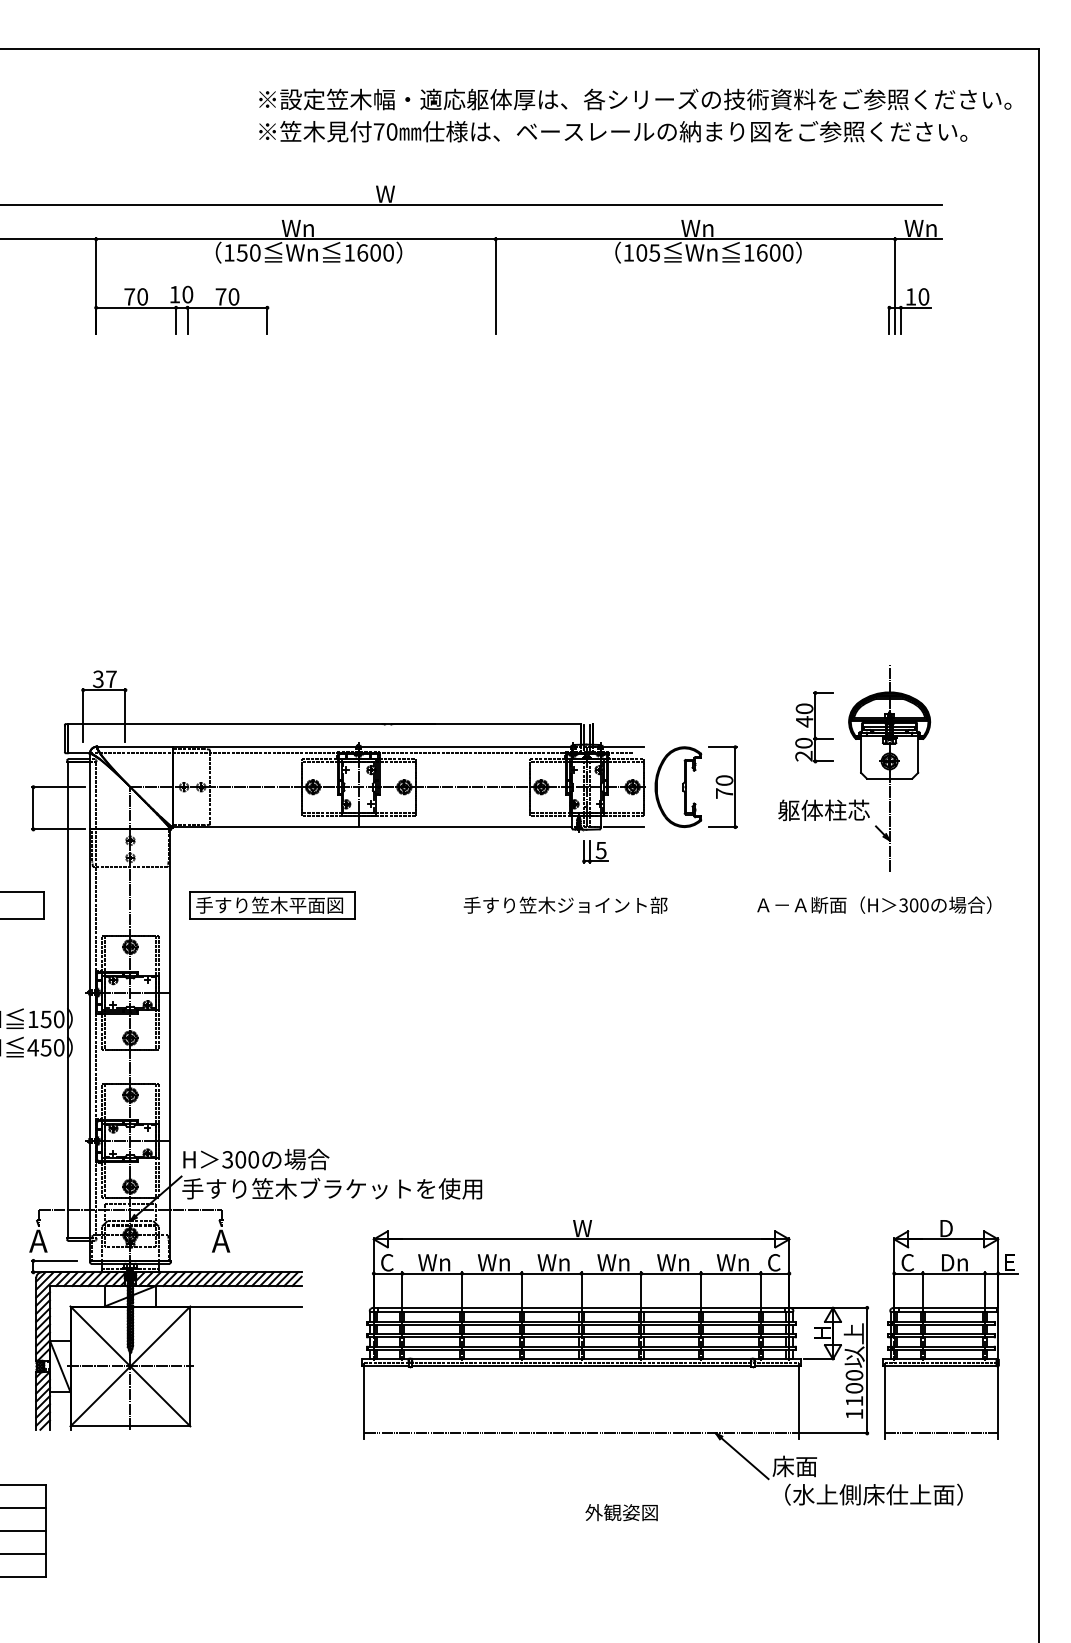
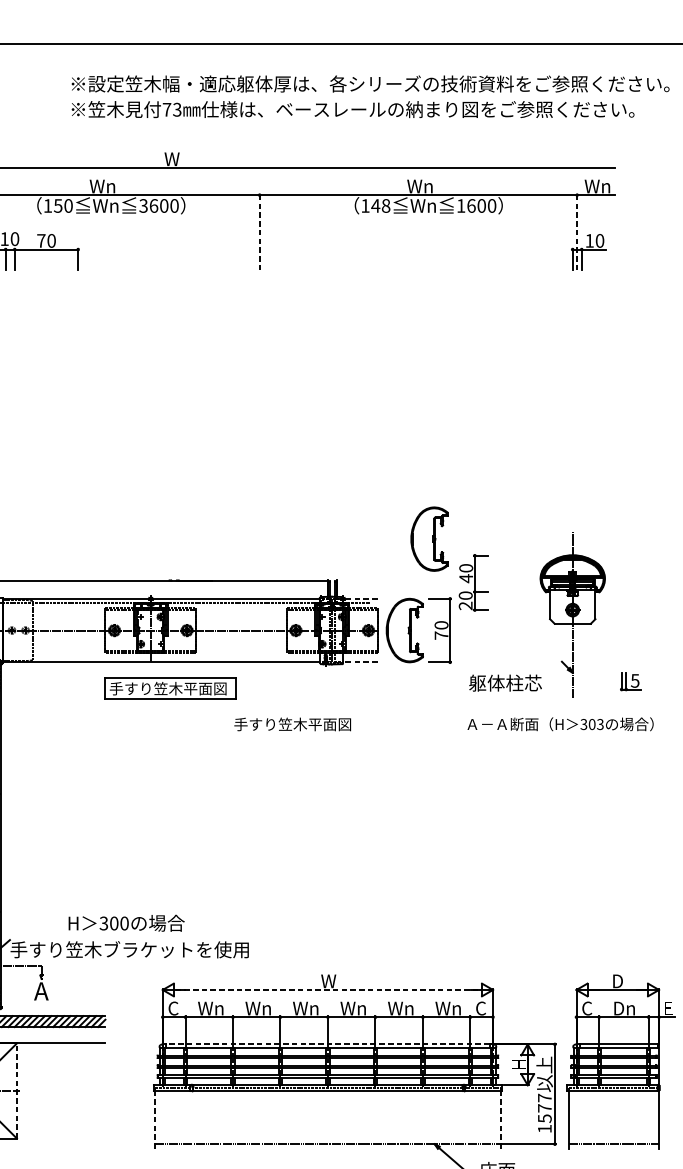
text: (391, 131) -> (176, 109), 70 -> 73
text: (349, 252) -> (143, 205), 1600 -> 3600
text: (647, 252) -> (380, 205), 105 -> 148
line: (495, 286) -> (259, 232), solid -> dashed
line: (895, 286) -> (577, 232), solid -> dashed
part: (709, 672) -> (429, 539), added
part: (814, 727) -> (474, 583), moved
line: (624, 747) -> (362, 599), solid -> dashed
text: (823, 809) -> (505, 682), moved
line: (624, 827) -> (362, 662), solid -> dashed
part: (595, 851) -> (630, 681), moved
text: (612, 904) -> (352, 723), 手すり笠木ジョイント部 -> 手すり笠木平面図
part: (272, 905) -> (170, 688), moved
text: (924, 905) -> (600, 724), 300 -> 303
text: (256, 1159) -> (126, 923), moved
line: (581, 1239) -> (327, 990), solid -> dashed
line: (581, 1307) -> (327, 1044), solid -> dashed
line: (190, 1366) -> (17, 1091), solid -> dashed
text: (854, 1388) -> (544, 1108), 1100 -> 1577
line: (364, 1402) -> (155, 1119), solid -> dashed
line: (798, 1402) -> (500, 1119), solid -> dashed

